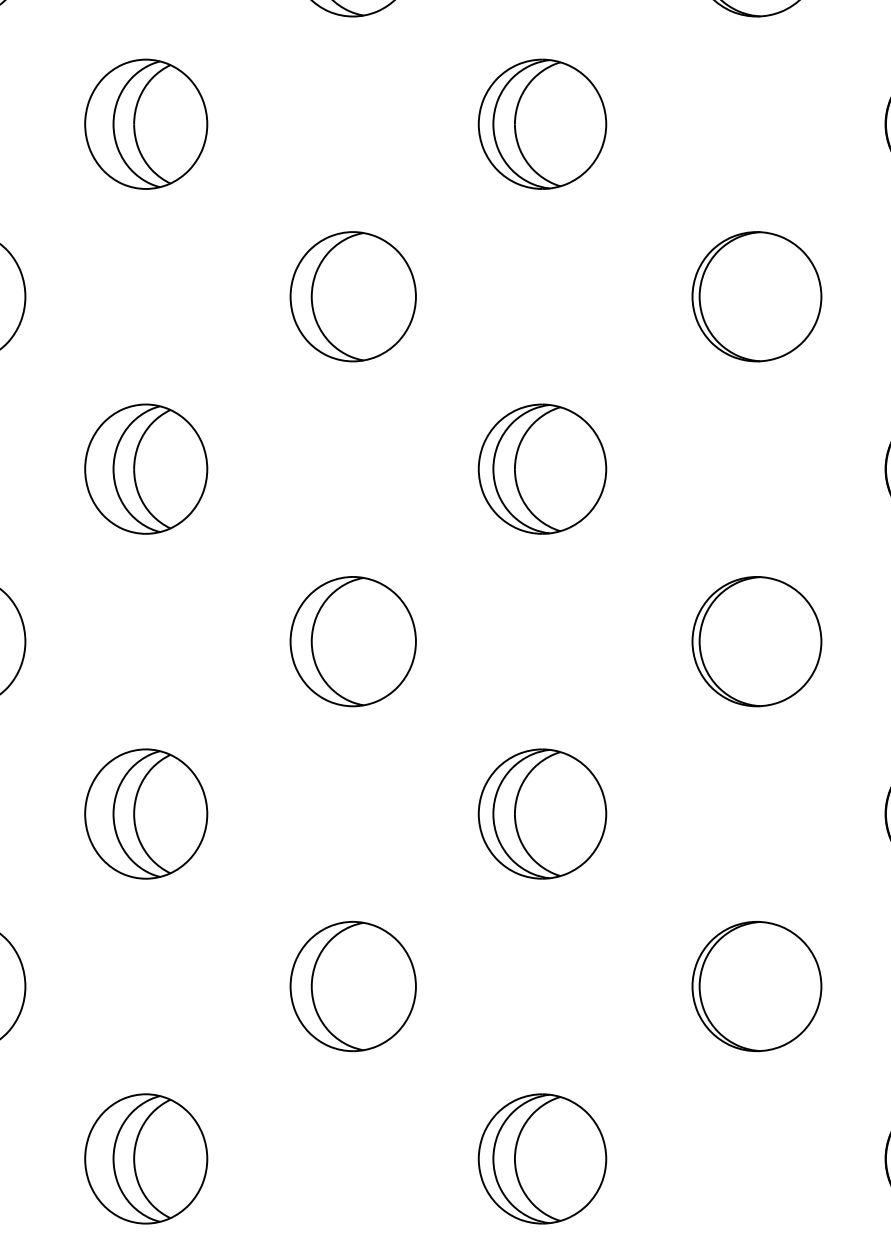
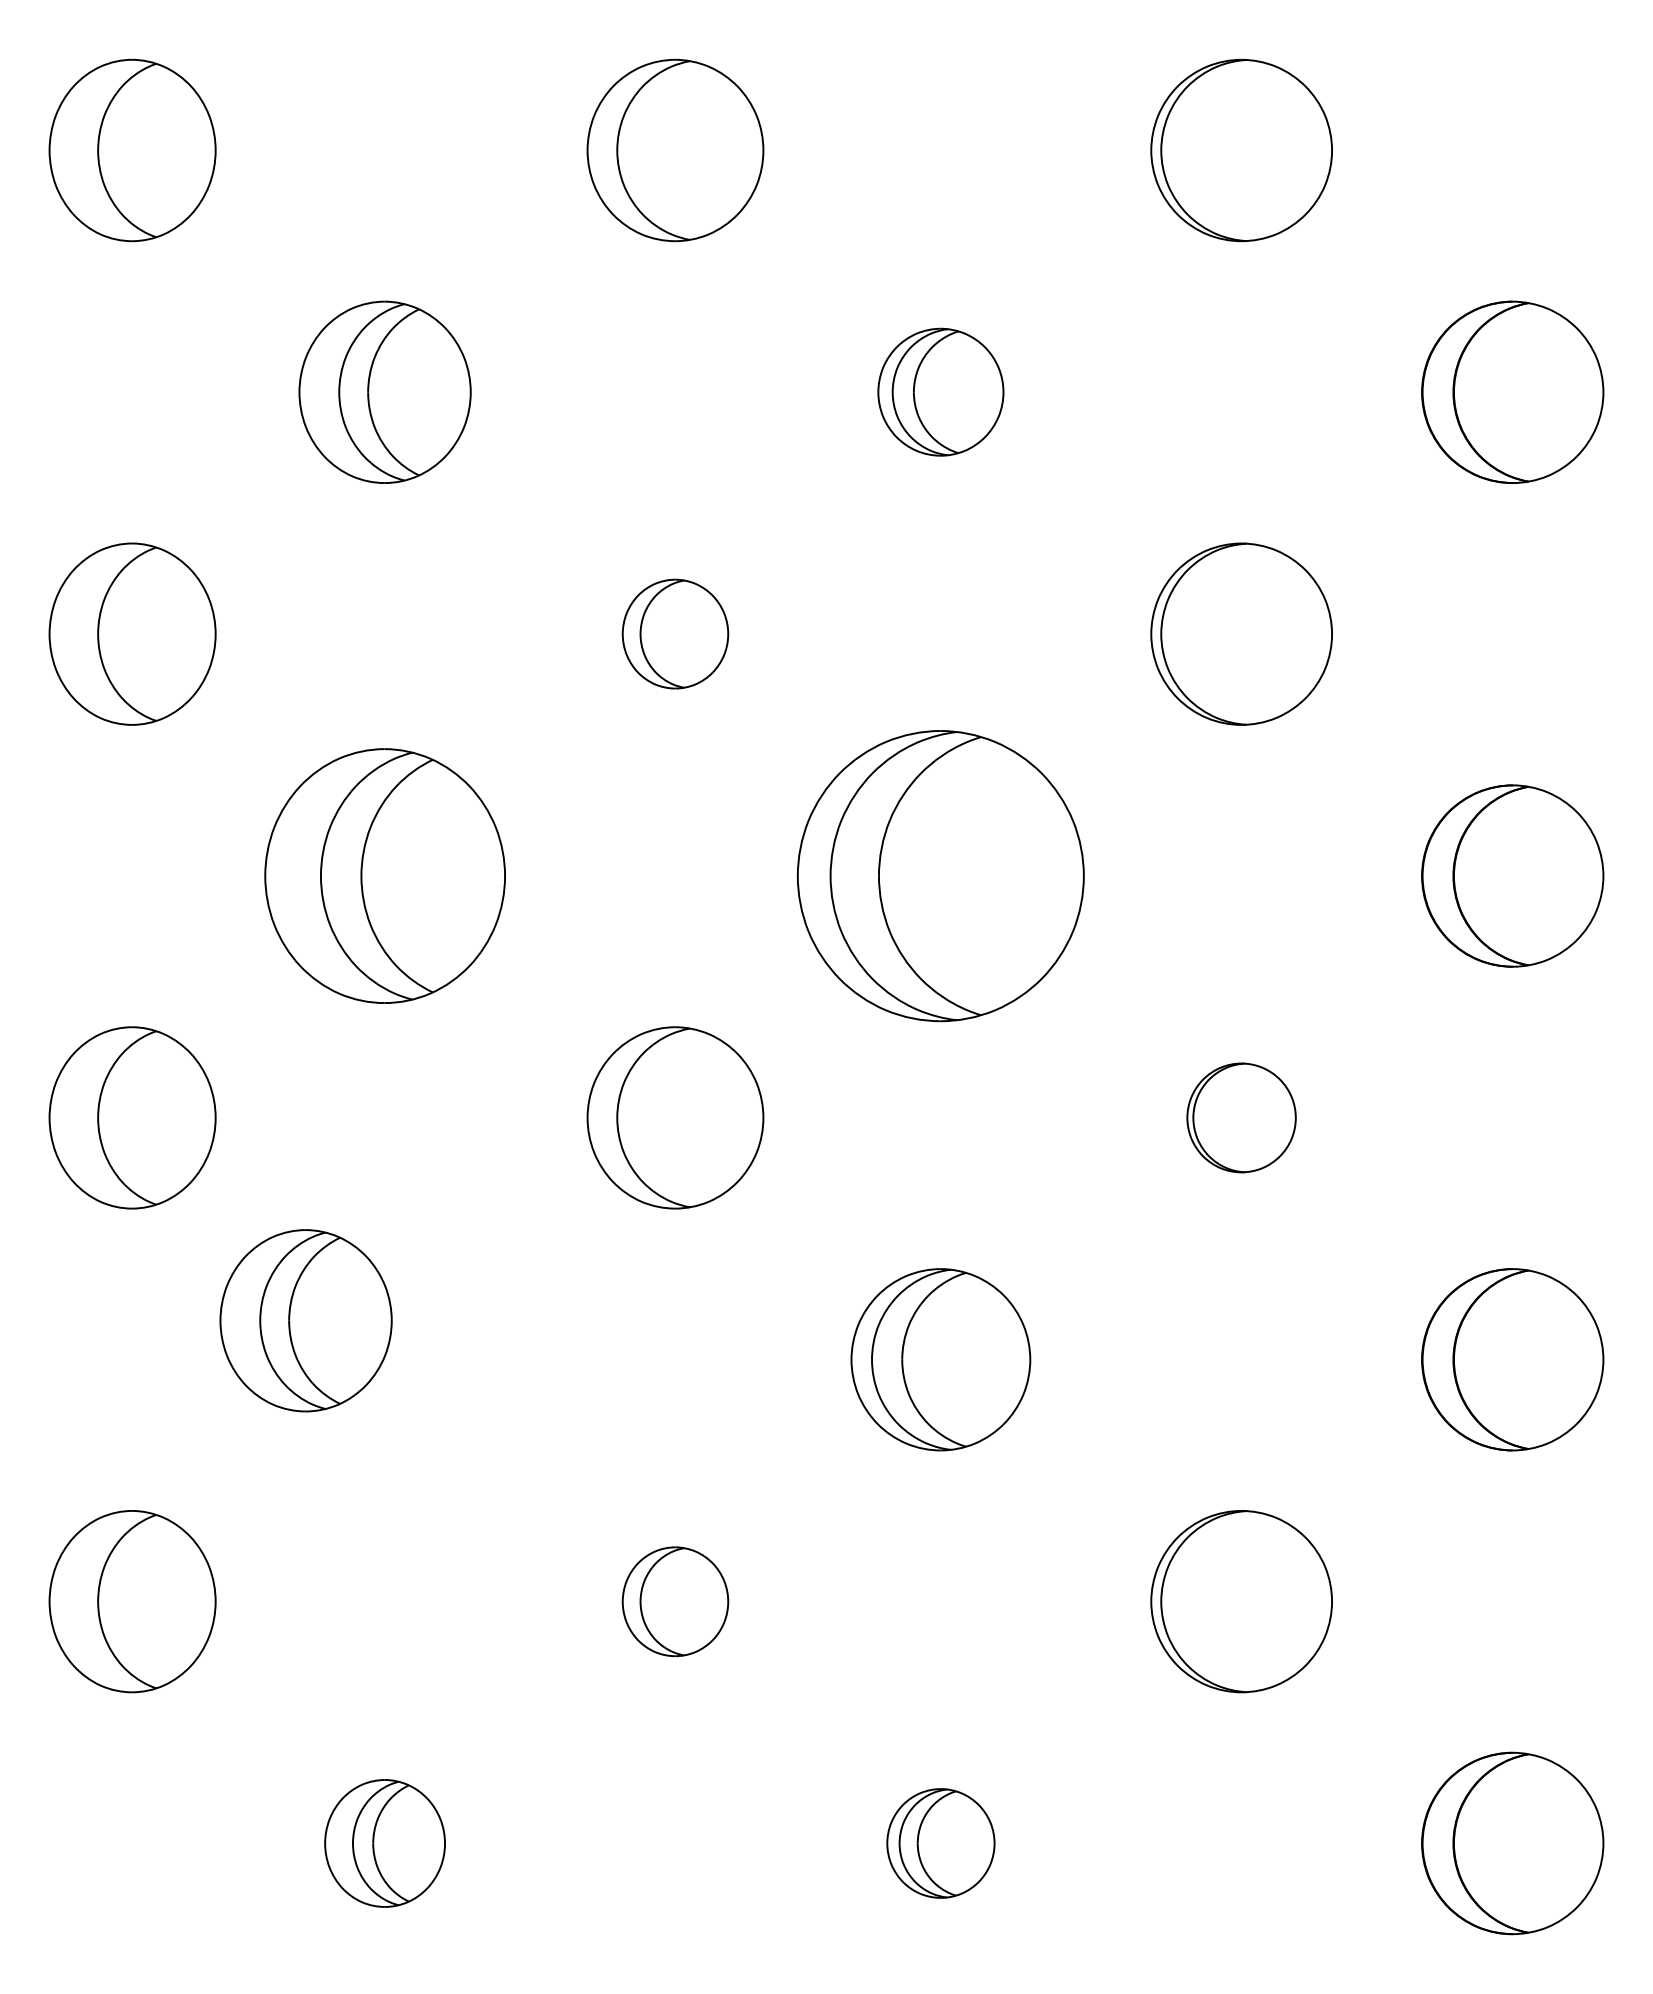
part: (542, 123) -> (940, 391), size x0.7
part: (353, 296) -> (675, 633), size x0.6
part: (145, 468) -> (384, 875), size x1.4
part: (542, 468) -> (940, 875), size x1.6
part: (756, 641) -> (1241, 1117), size x0.6
part: (145, 813) -> (305, 1320), moved
part: (353, 986) -> (675, 1601), size x0.6
part: (145, 1158) -> (384, 1843), size x0.7
part: (542, 1158) -> (940, 1843), size x0.6

